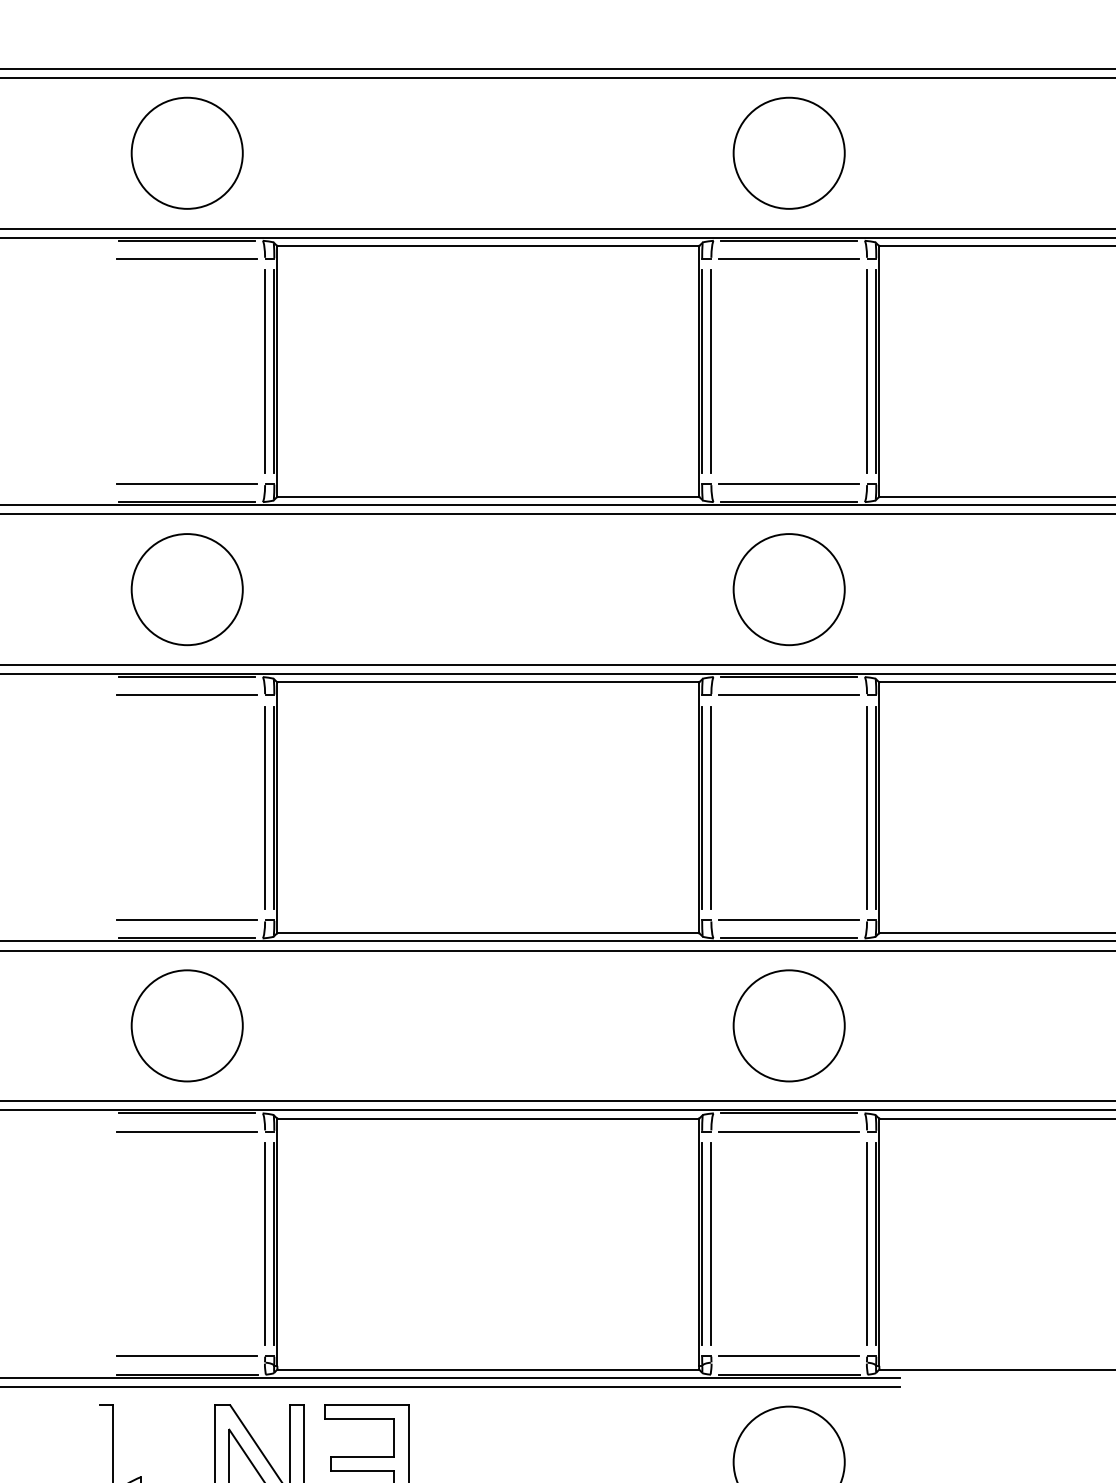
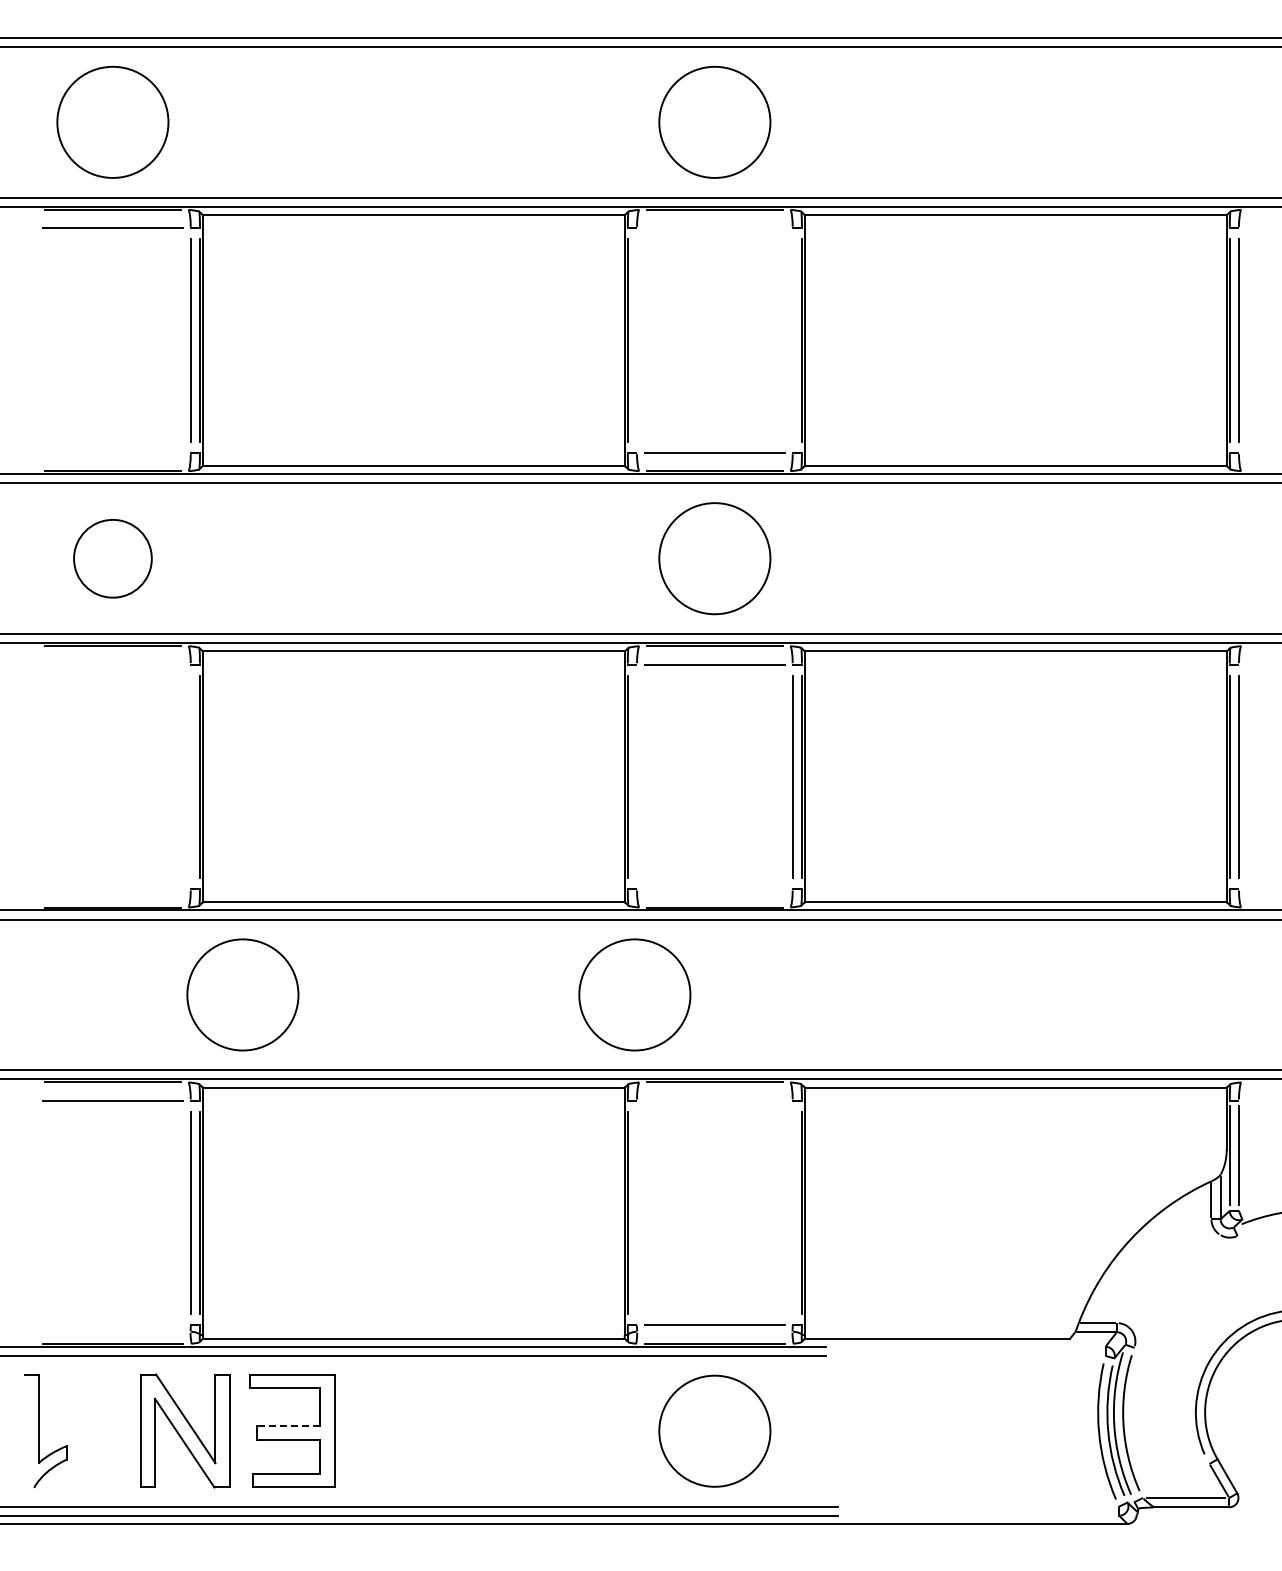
line: (788, 259) -> (714, 228), removed
line: (711, 371) -> (637, 340), removed
line: (866, 371) -> (792, 340), removed
line: (186, 483) -> (112, 452), removed
circle: (186, 589) -> (112, 558), size x0.7
line: (186, 695) -> (112, 664), removed
line: (264, 807) -> (190, 776), removed
line: (711, 807) -> (637, 776), removed
line: (186, 920) -> (112, 889), removed
line: (788, 920) -> (714, 889), removed
circle: (186, 1025) -> (242, 994), moved
circle: (788, 1025) -> (634, 994), moved
line: (788, 1131) -> (714, 1100), removed
line: (711, 1244) -> (637, 1213), removed
line: (866, 1244) -> (792, 1213), removed
line: (186, 1356) -> (112, 1325), removed
line: (361, 1457) -> (287, 1426), solid -> dashed

